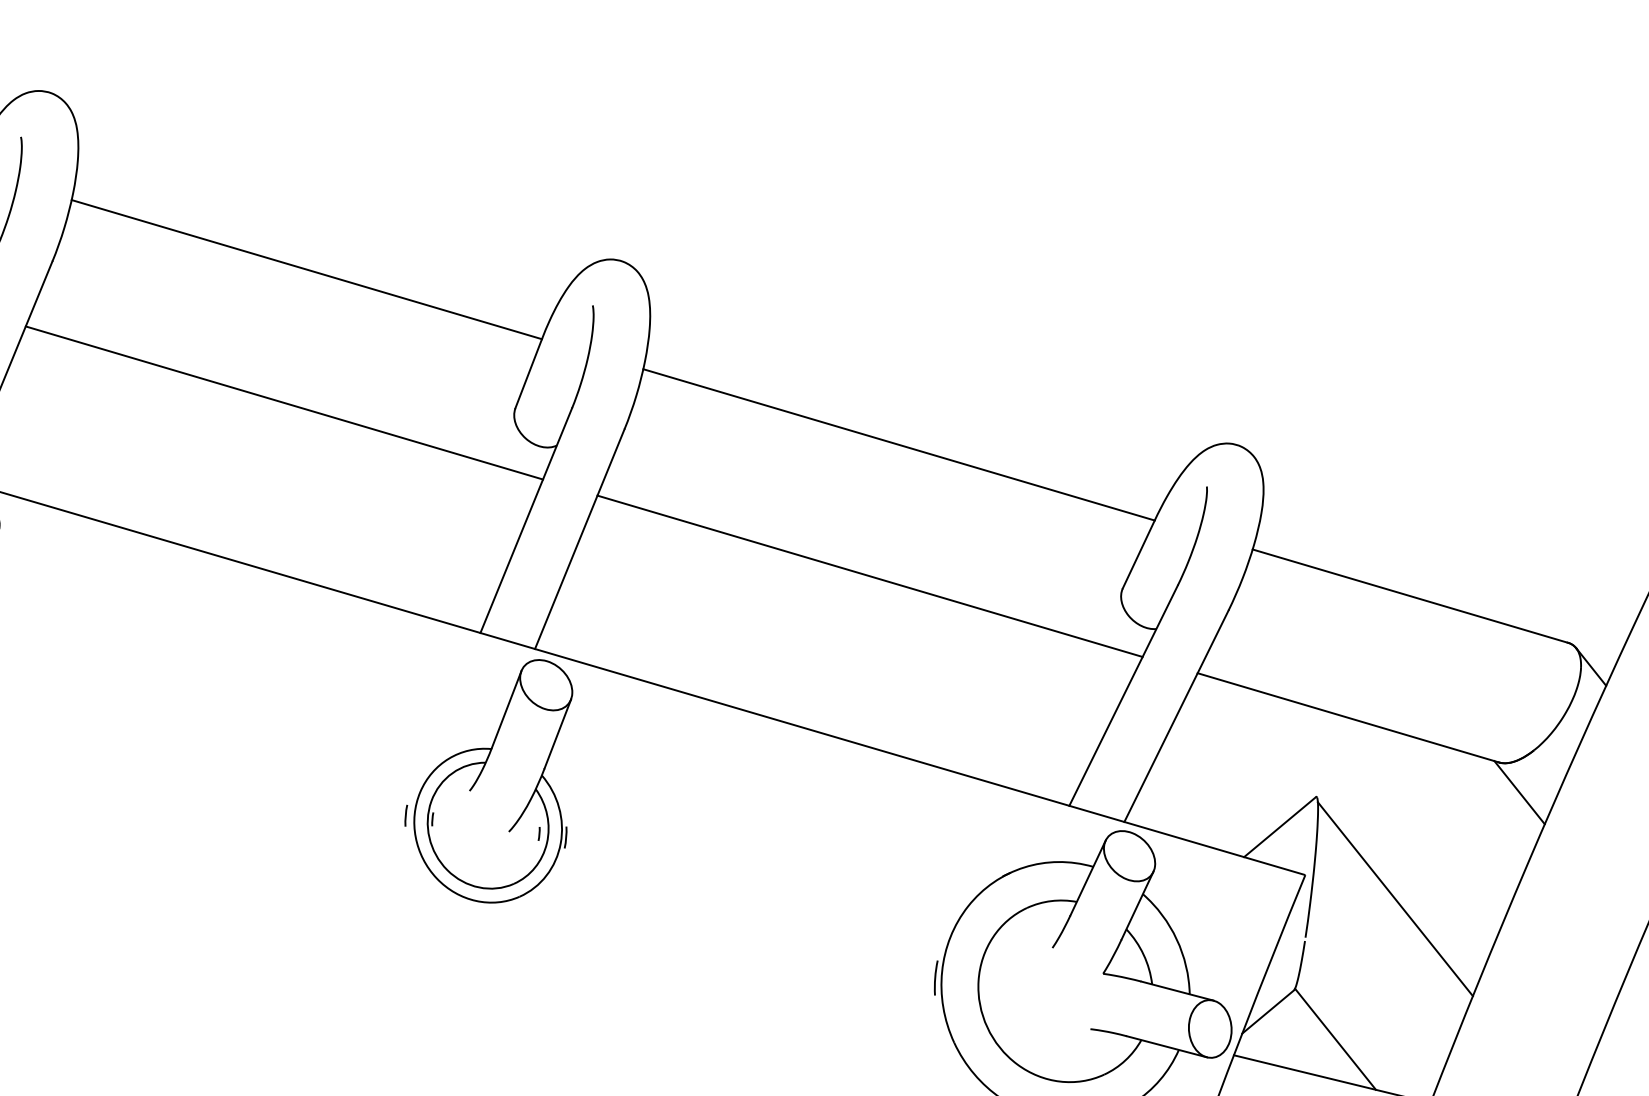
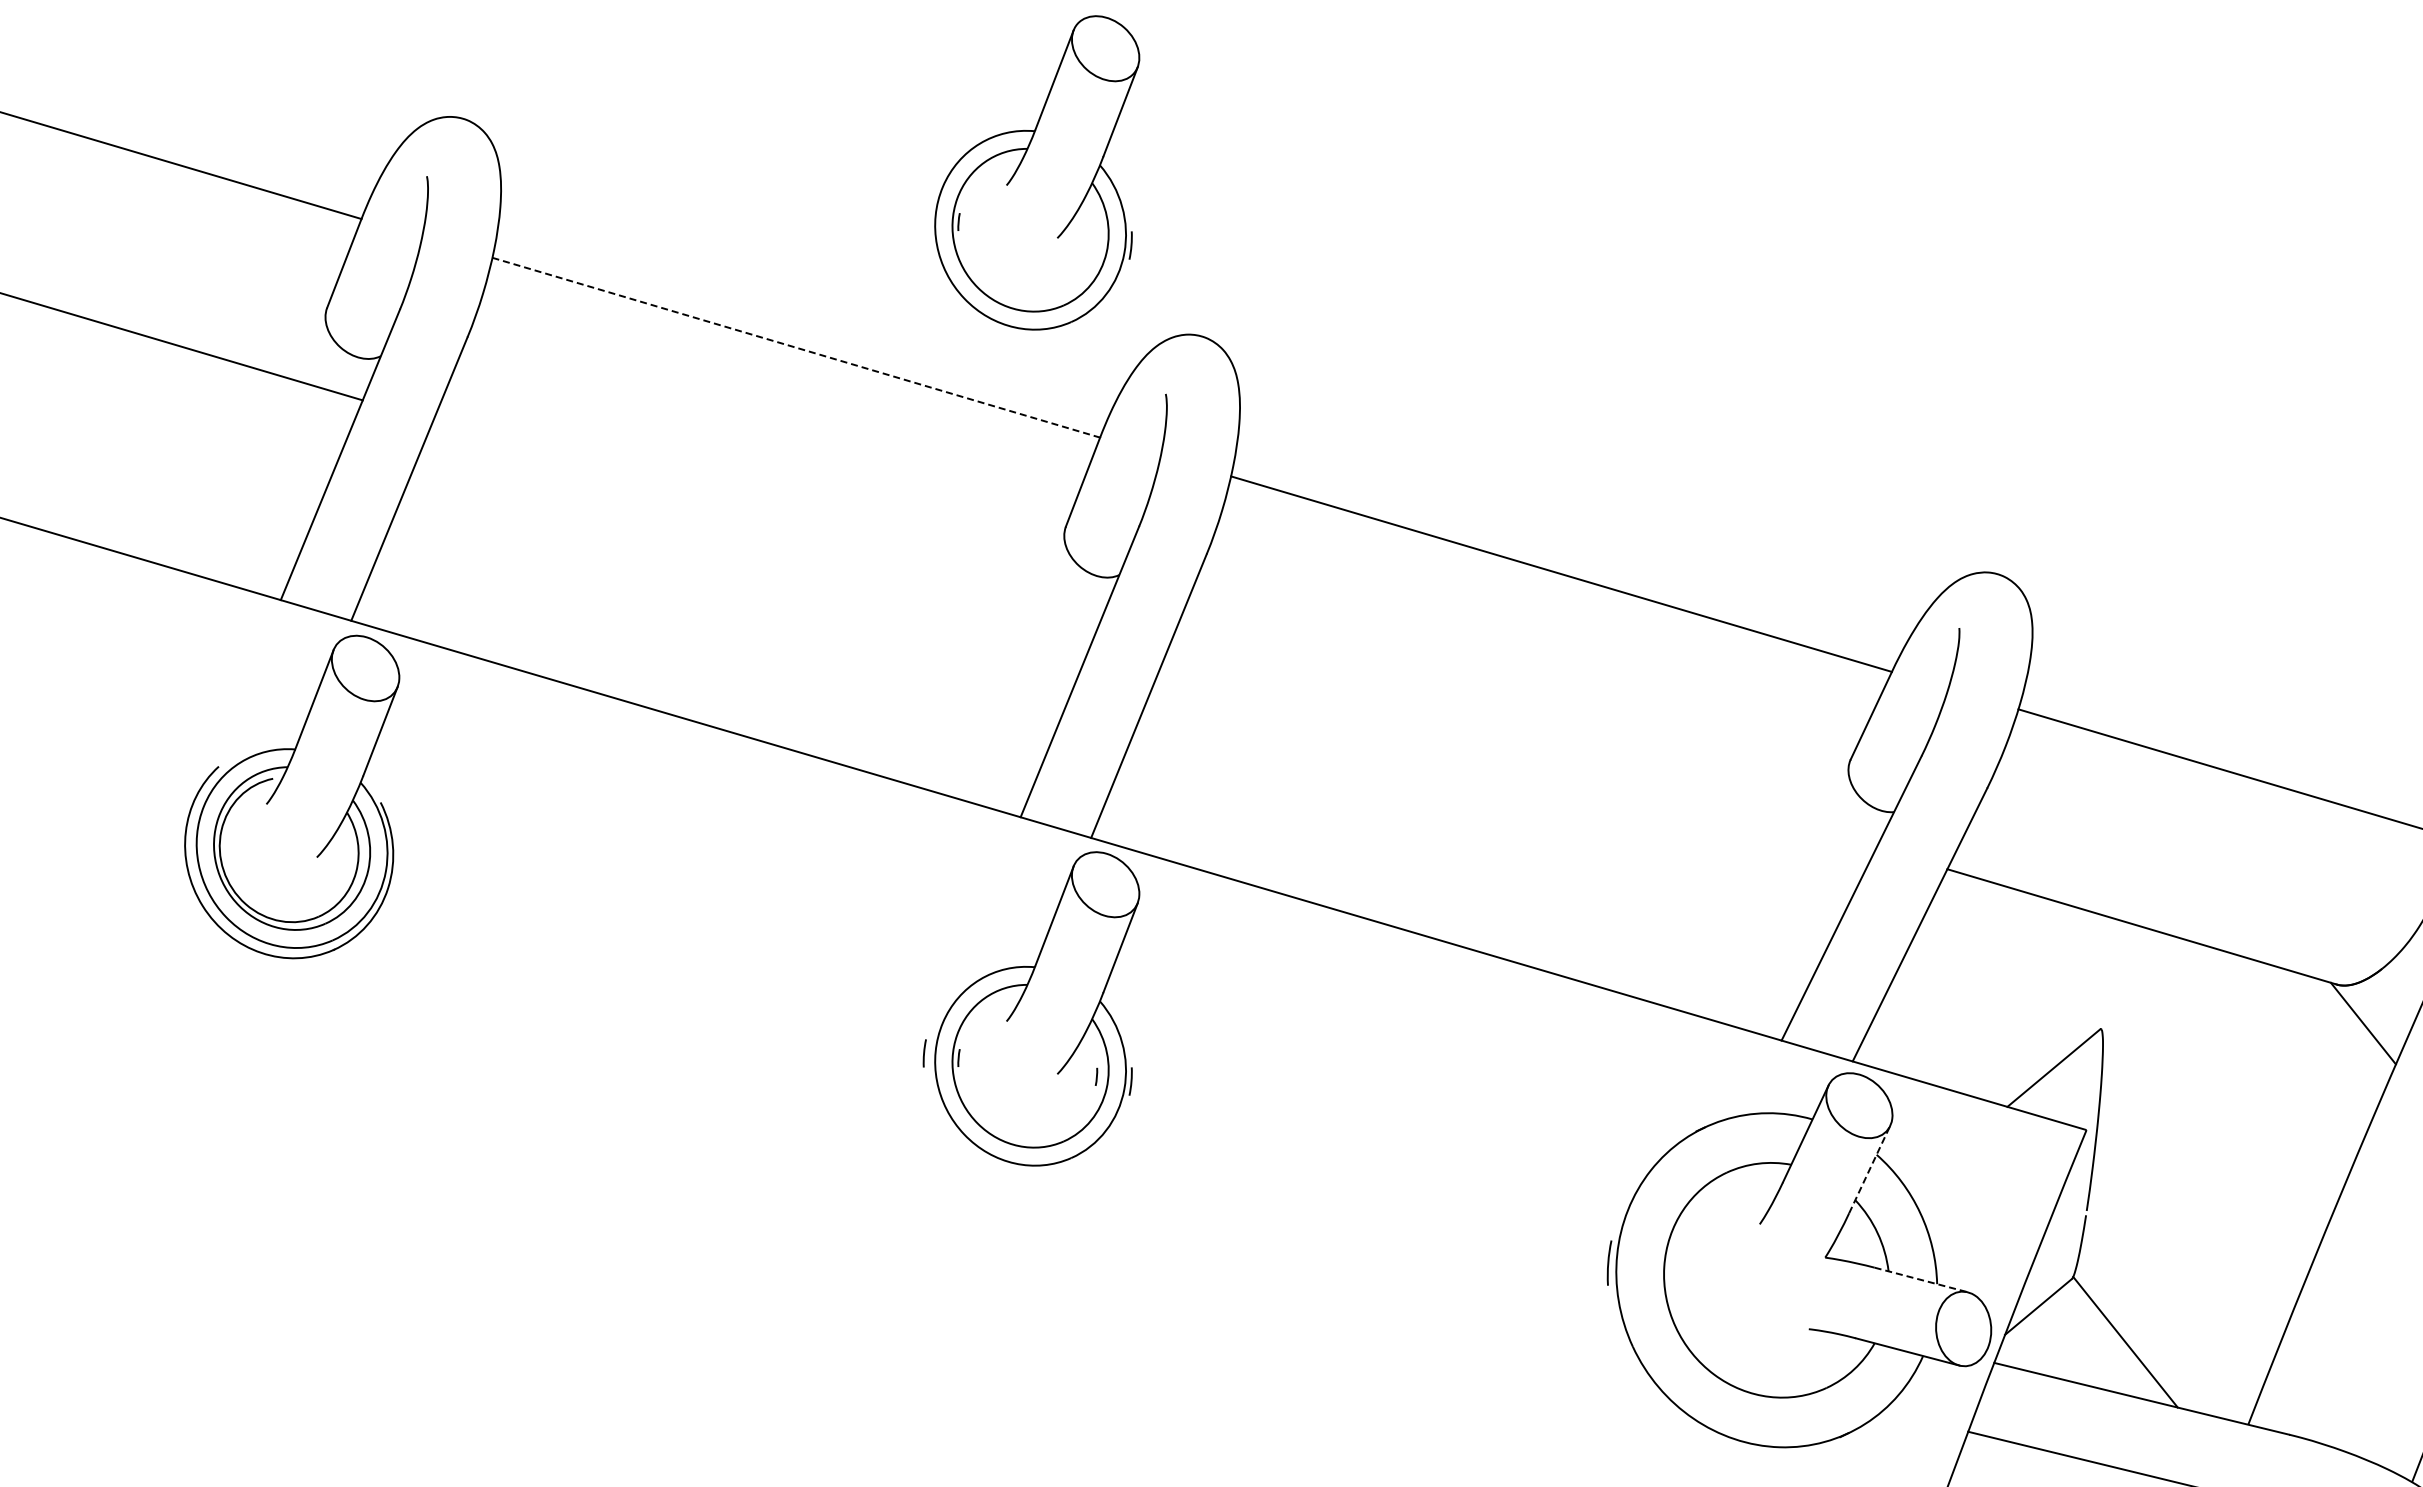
part: (493, 134) -> (1037, 172), added
line: (306, 269) -> (796, 347), solid -> dashed
line: (284, 402) -> (767, 519), removed
line: (869, 575) -> (1523, 743), removed
line: (1395, 898) -> (2202, 1160), removed
line: (1137, 905) -> (1869, 1169), solid -> dashed
line: (1177, 991) -> (1921, 1280), solid -> dashed

